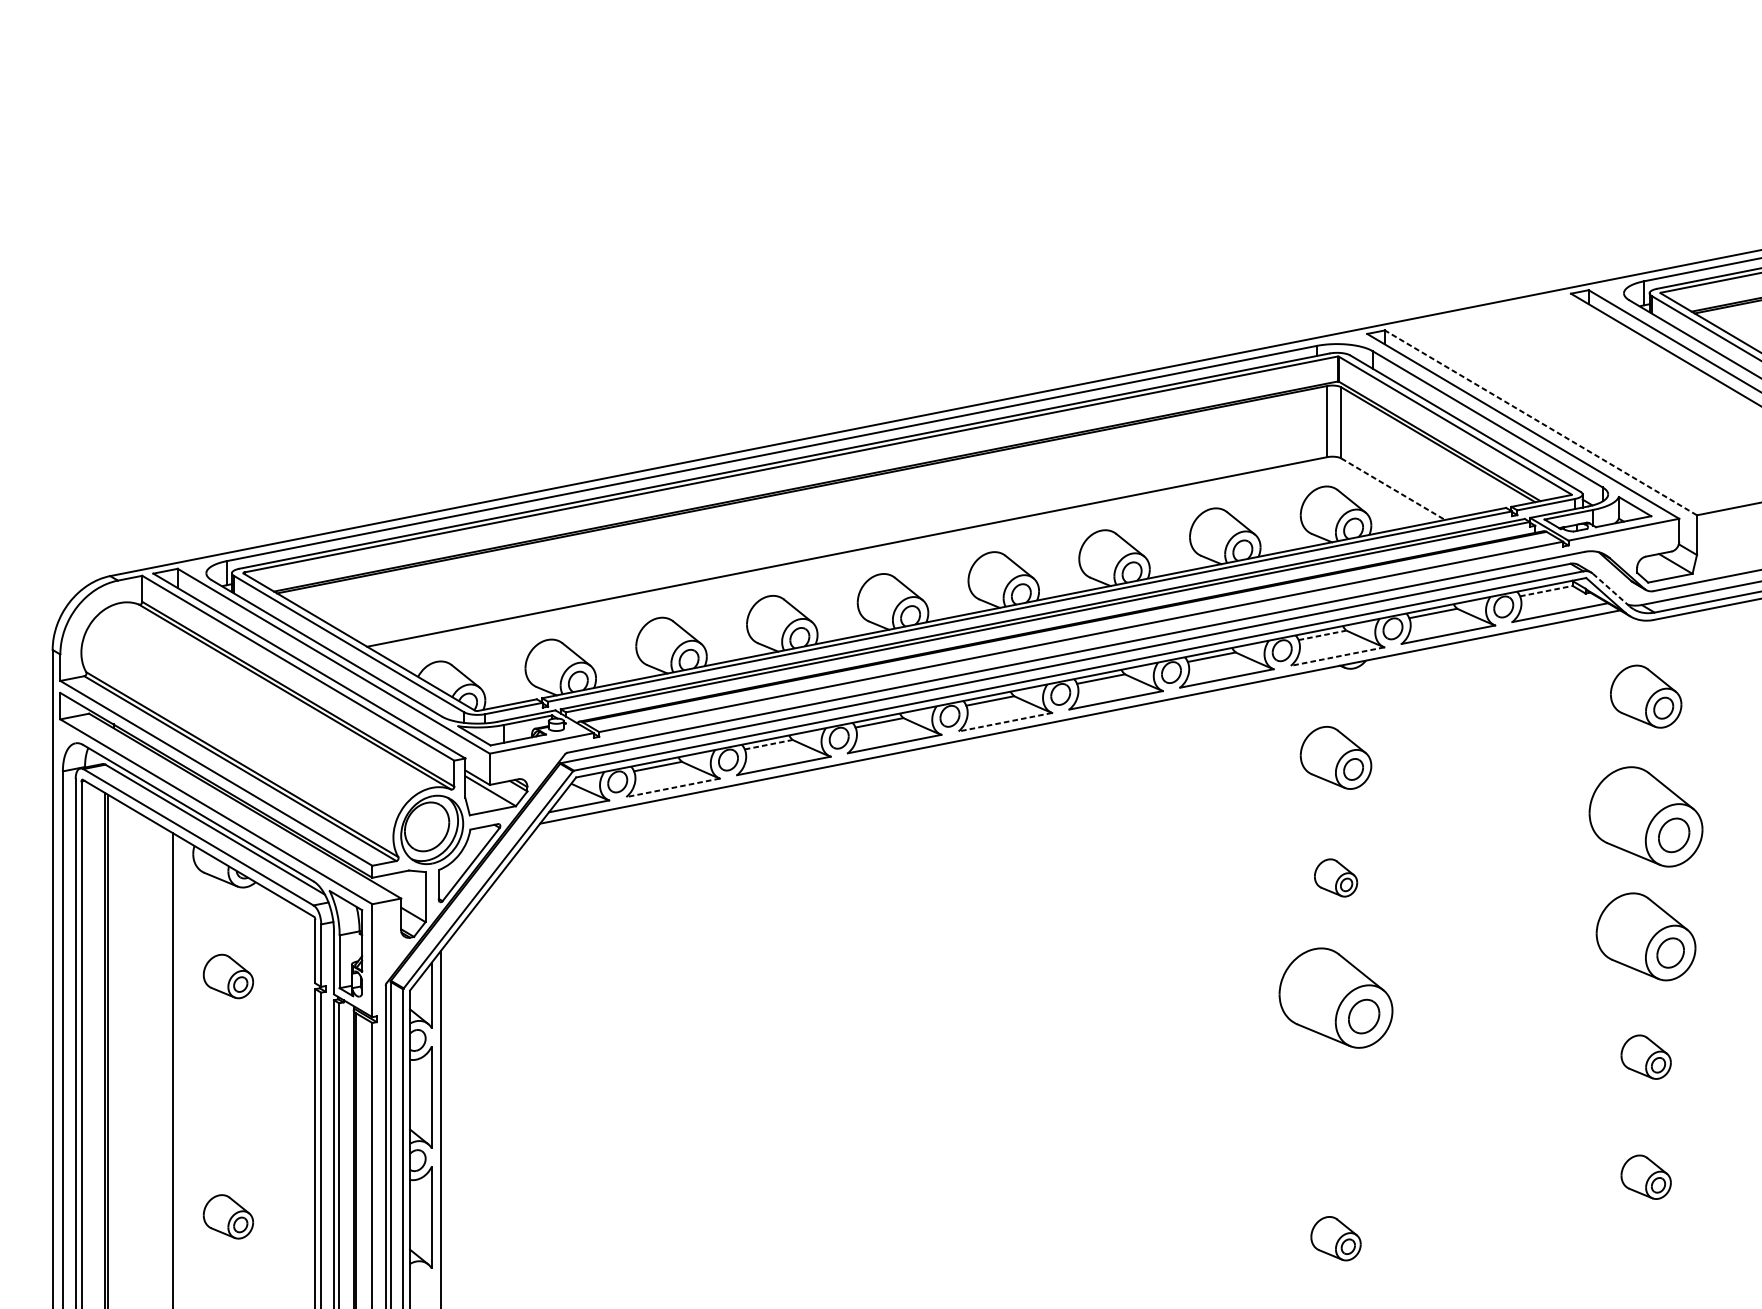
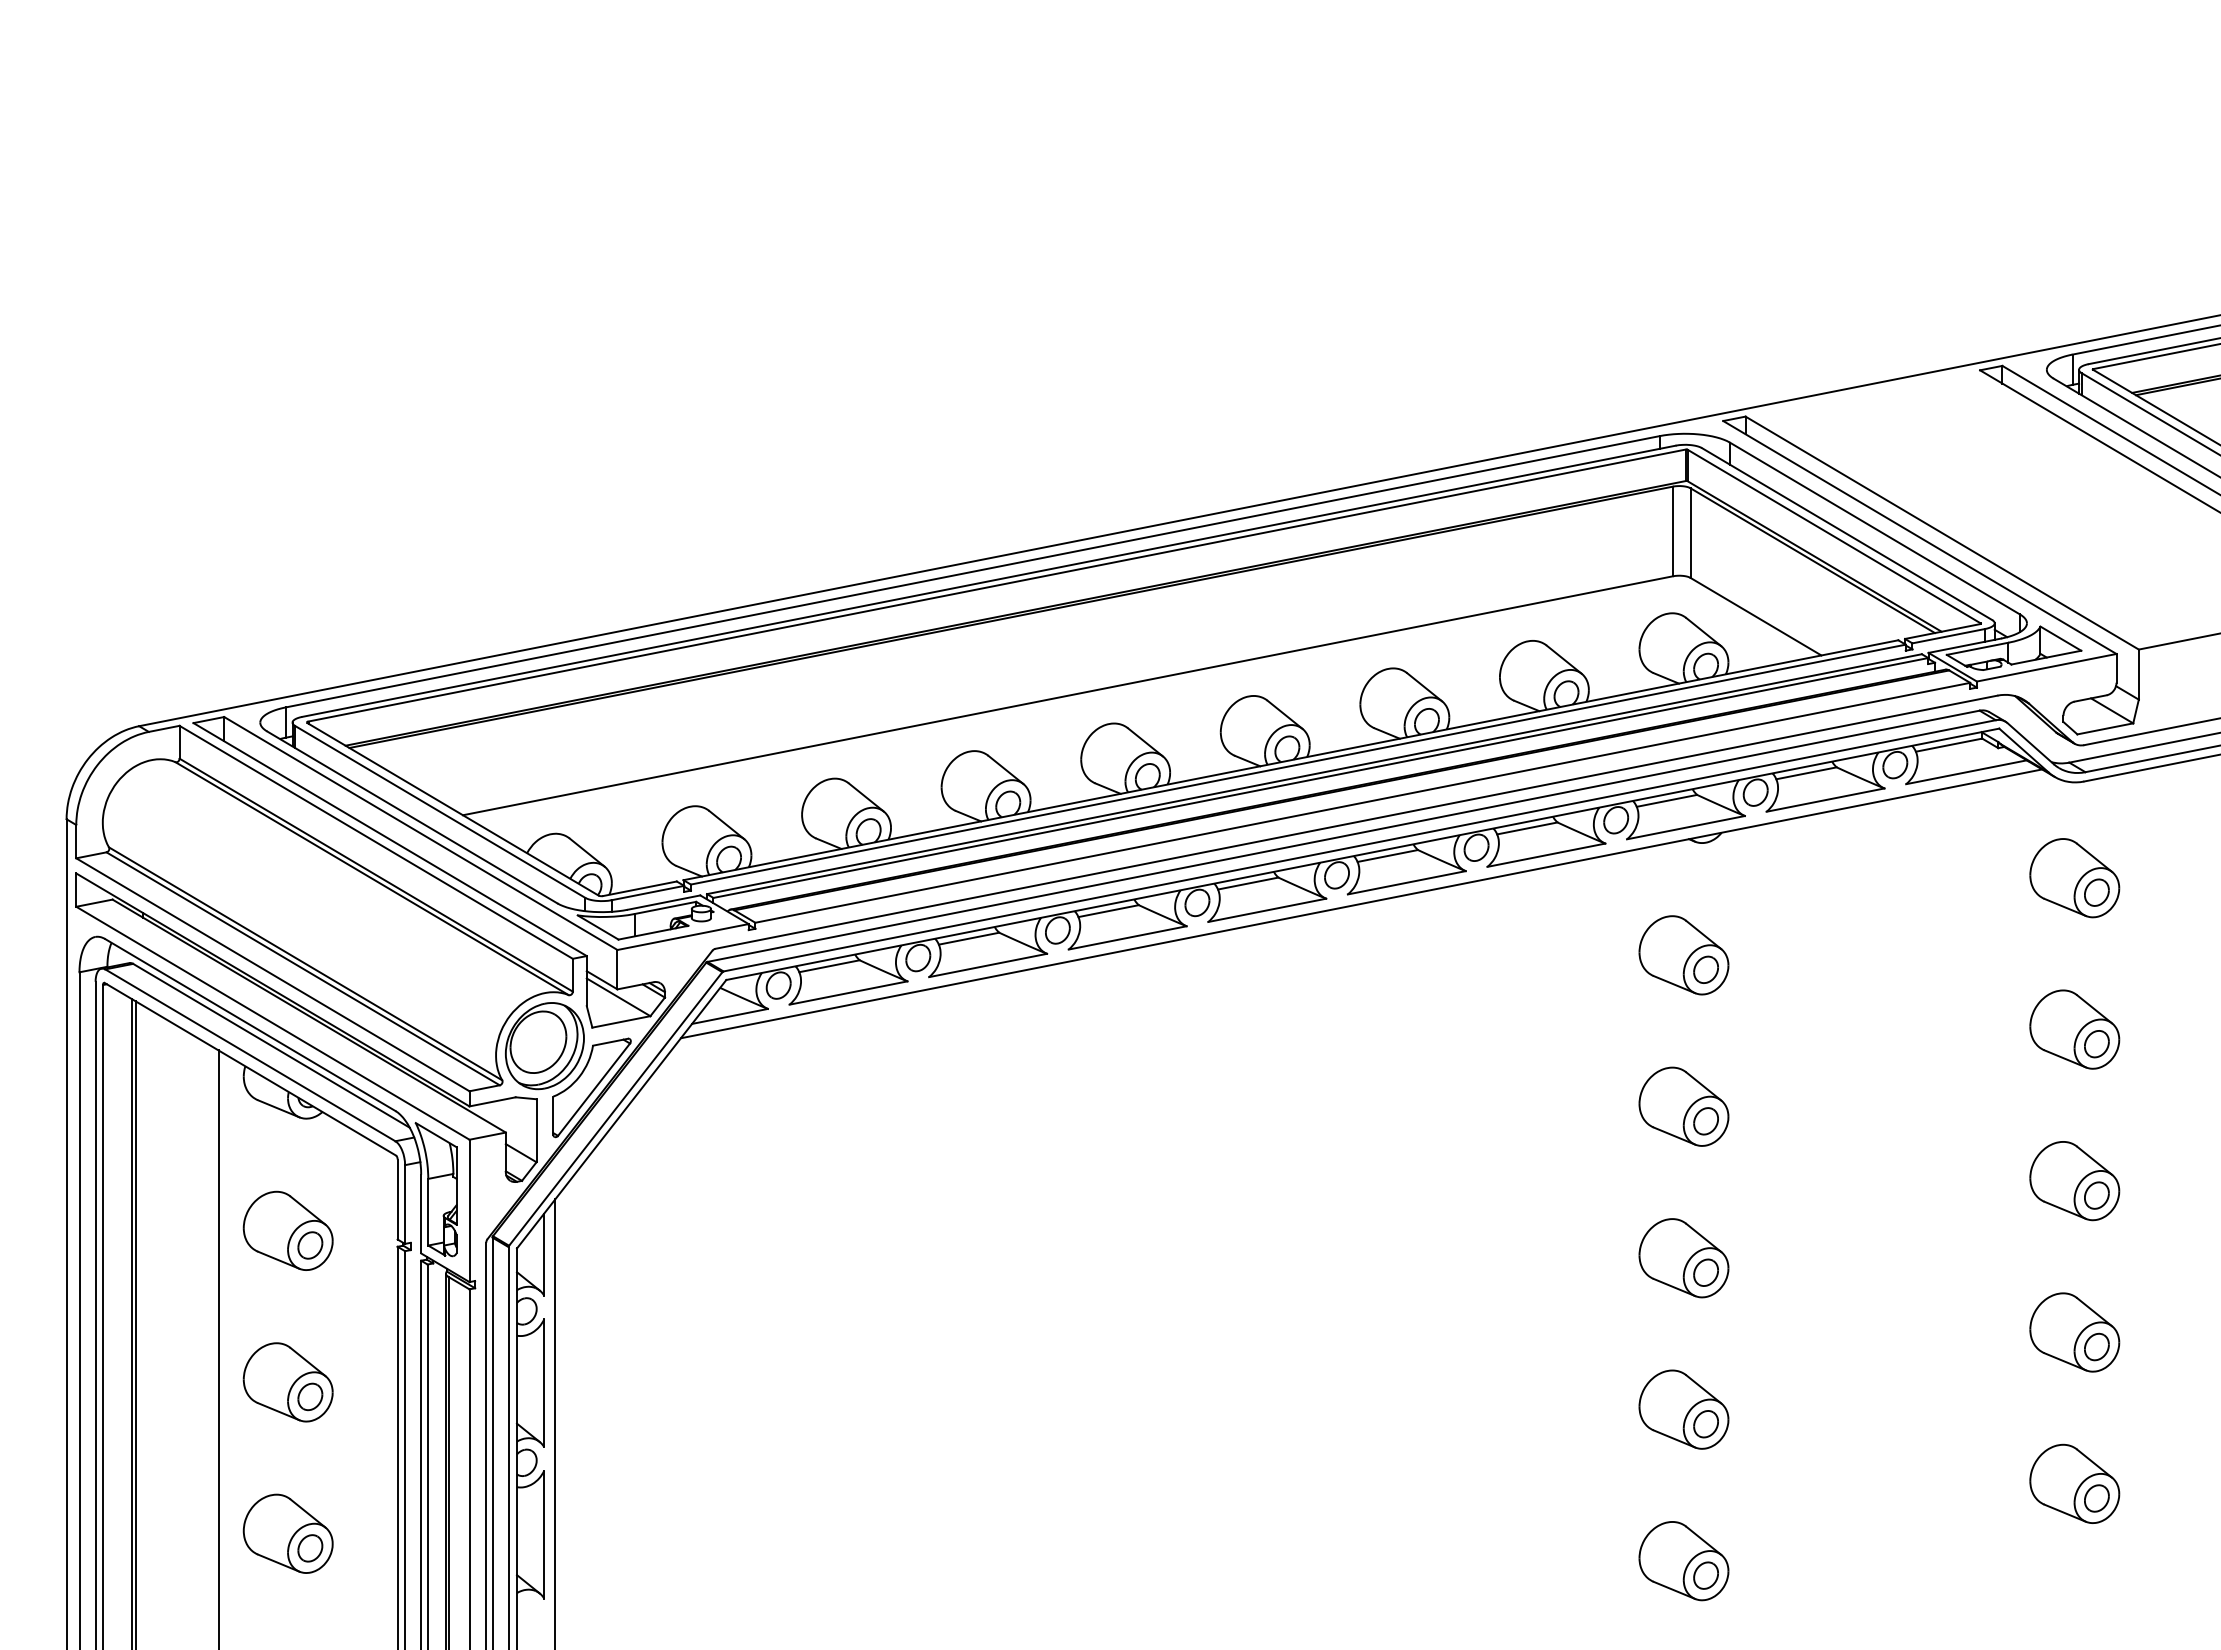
line: (1541, 423) -> (1942, 533), dashed -> solid
line: (1393, 489) -> (1756, 616), dashed -> solid
line: (1611, 589) -> (2030, 743), dashed -> solid
line: (1546, 591) -> (1949, 745), dashed -> solid
line: (1322, 635) -> (1666, 800), dashed -> solid
line: (1337, 656) -> (1685, 827), dashed -> solid
line: (1004, 722) -> (1266, 910), dashed -> solid
line: (769, 744) -> (969, 938), dashed -> solid
line: (673, 788) -> (848, 993), dashed -> solid
part: (1645, 816) -> (2074, 1029), size x0.62
part: (1335, 877) -> (1683, 1106), size x1.67
part: (1645, 937) -> (2074, 1181), size x0.71
part: (227, 976) -> (287, 1230), size x1.43
part: (1335, 998) -> (1683, 1258), size x0.62
part: (1645, 1057) -> (2074, 1332), size x1.43
part: (227, 1096) -> (287, 1382), added
part: (1335, 1118) -> (1683, 1409), added
part: (1645, 1177) -> (2074, 1483), size x1.43
part: (227, 1216) -> (287, 1533), size x1.43
part: (1335, 1238) -> (1683, 1561), size x1.43

